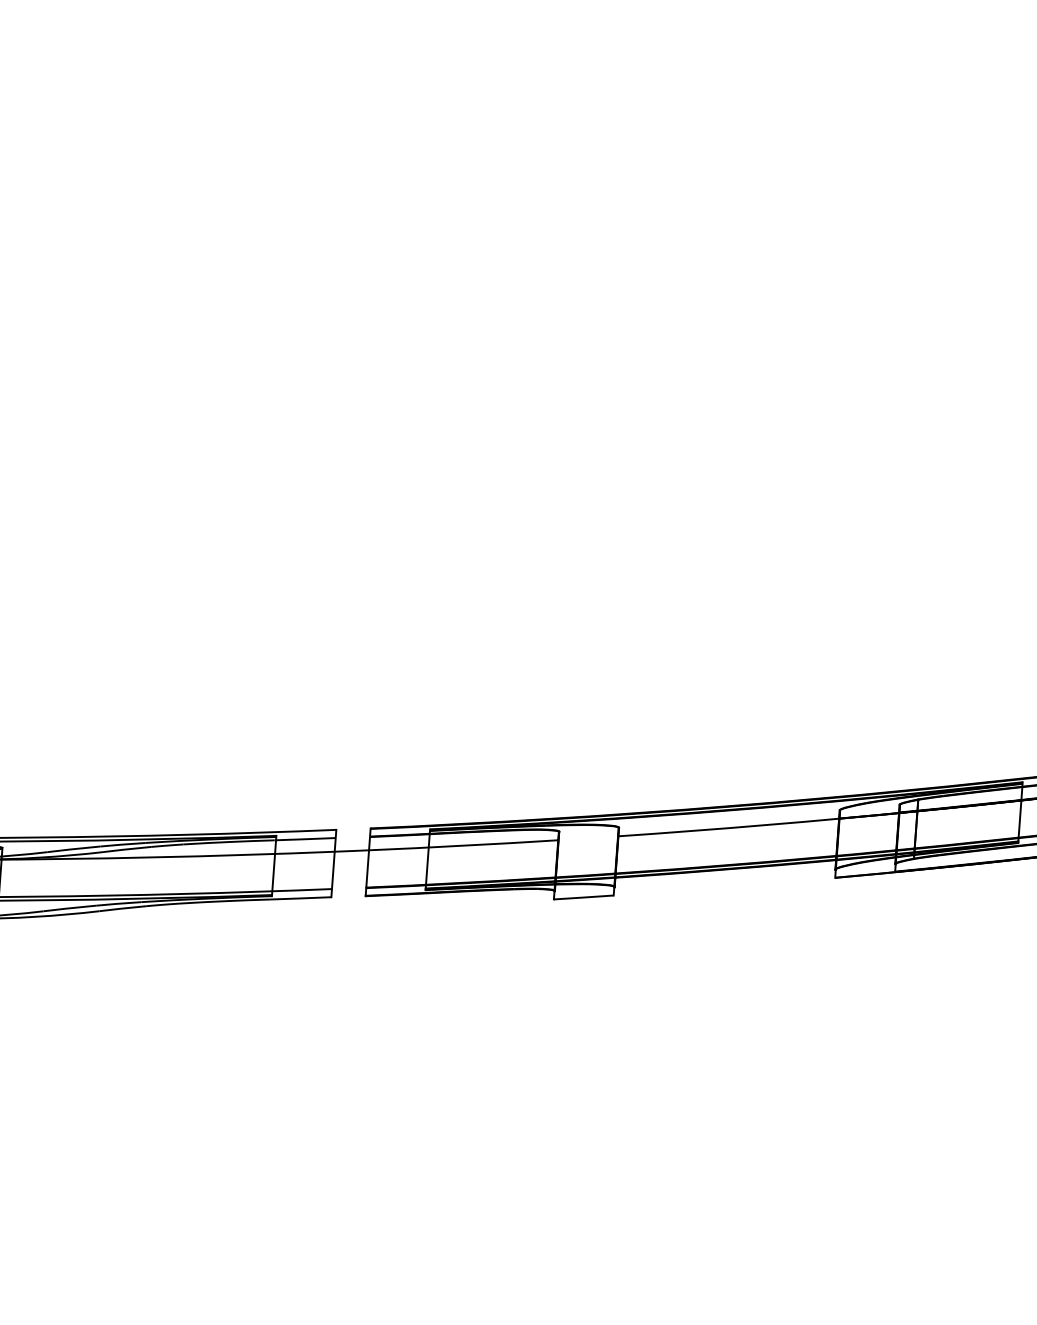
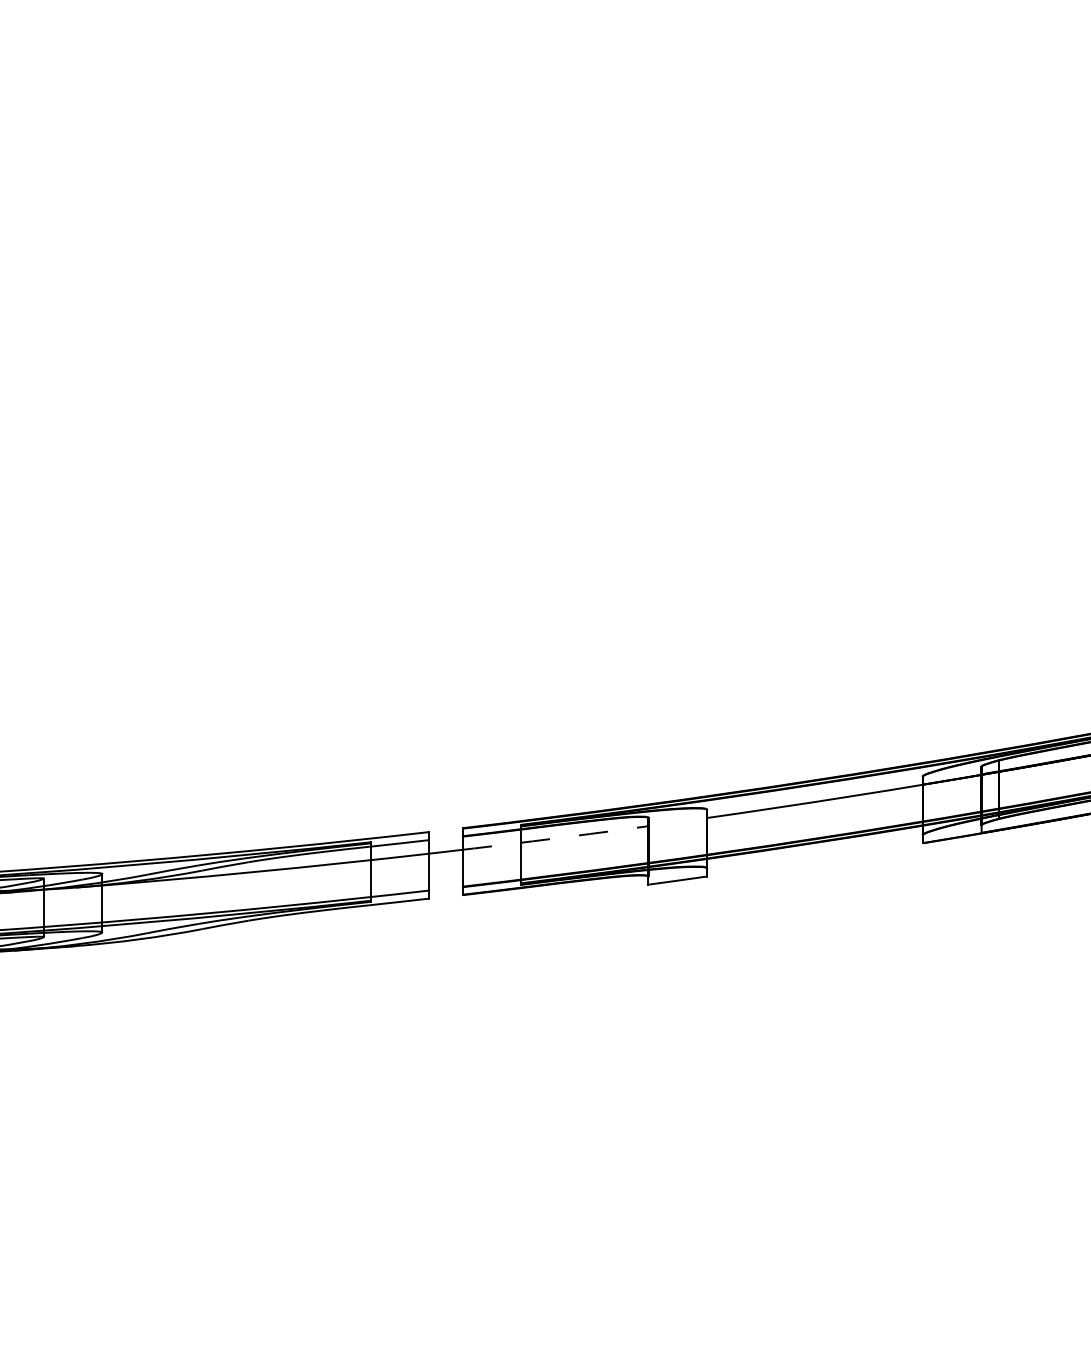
arc: (463, 845) -> (555, 838), solid -> dashed

